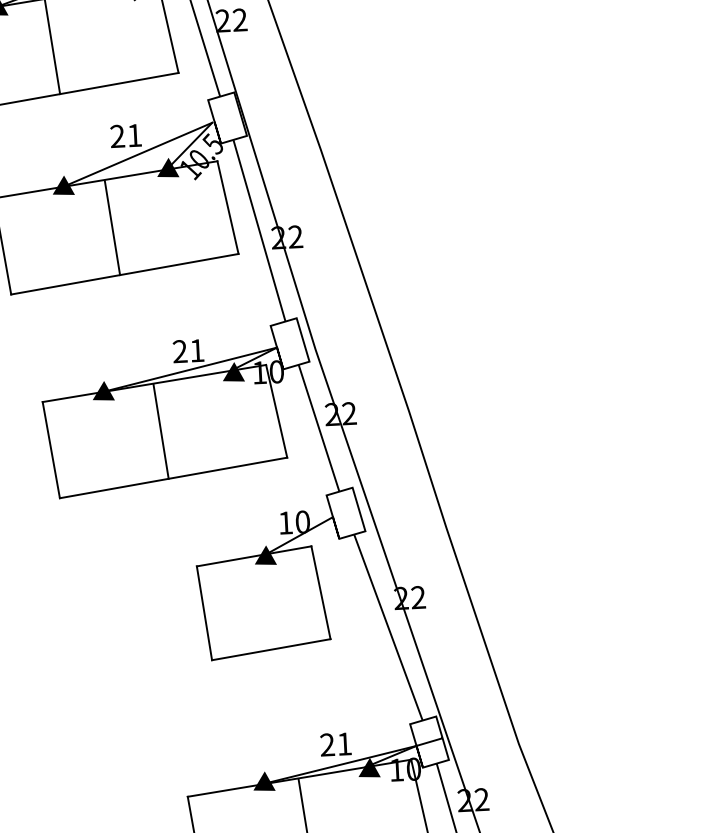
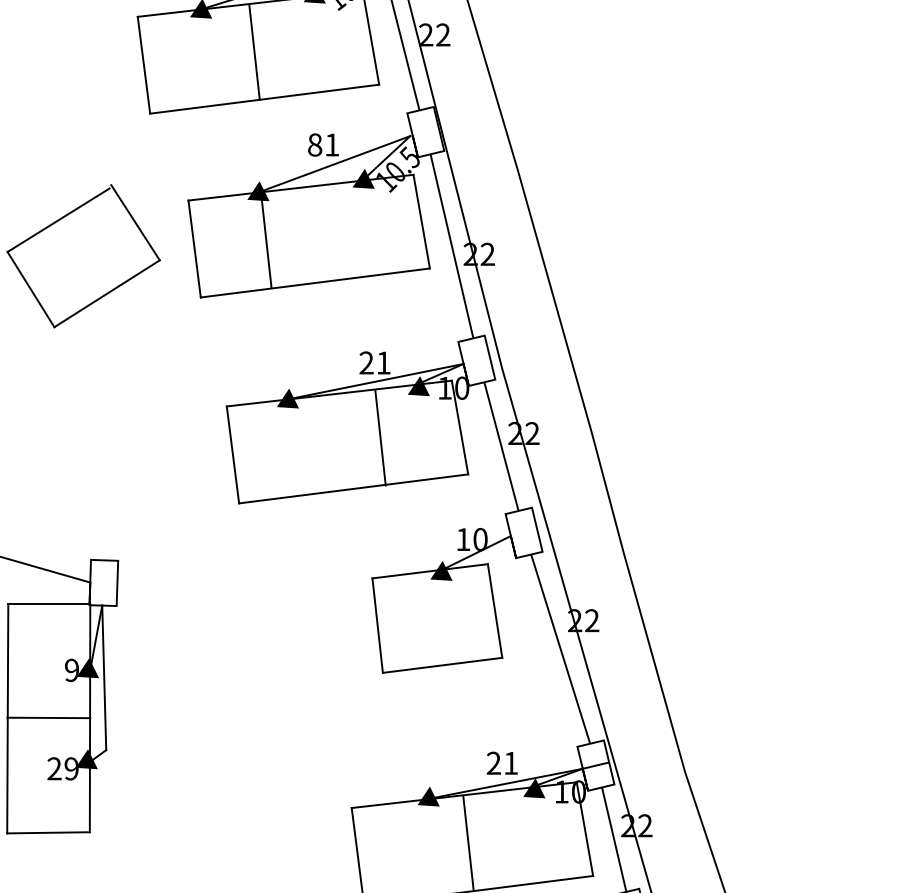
text: (118, 135) -> (315, 144), 21 -> 81
line: (112, 228) -> (266, 240), moved
line: (161, 431) -> (380, 437), moved

